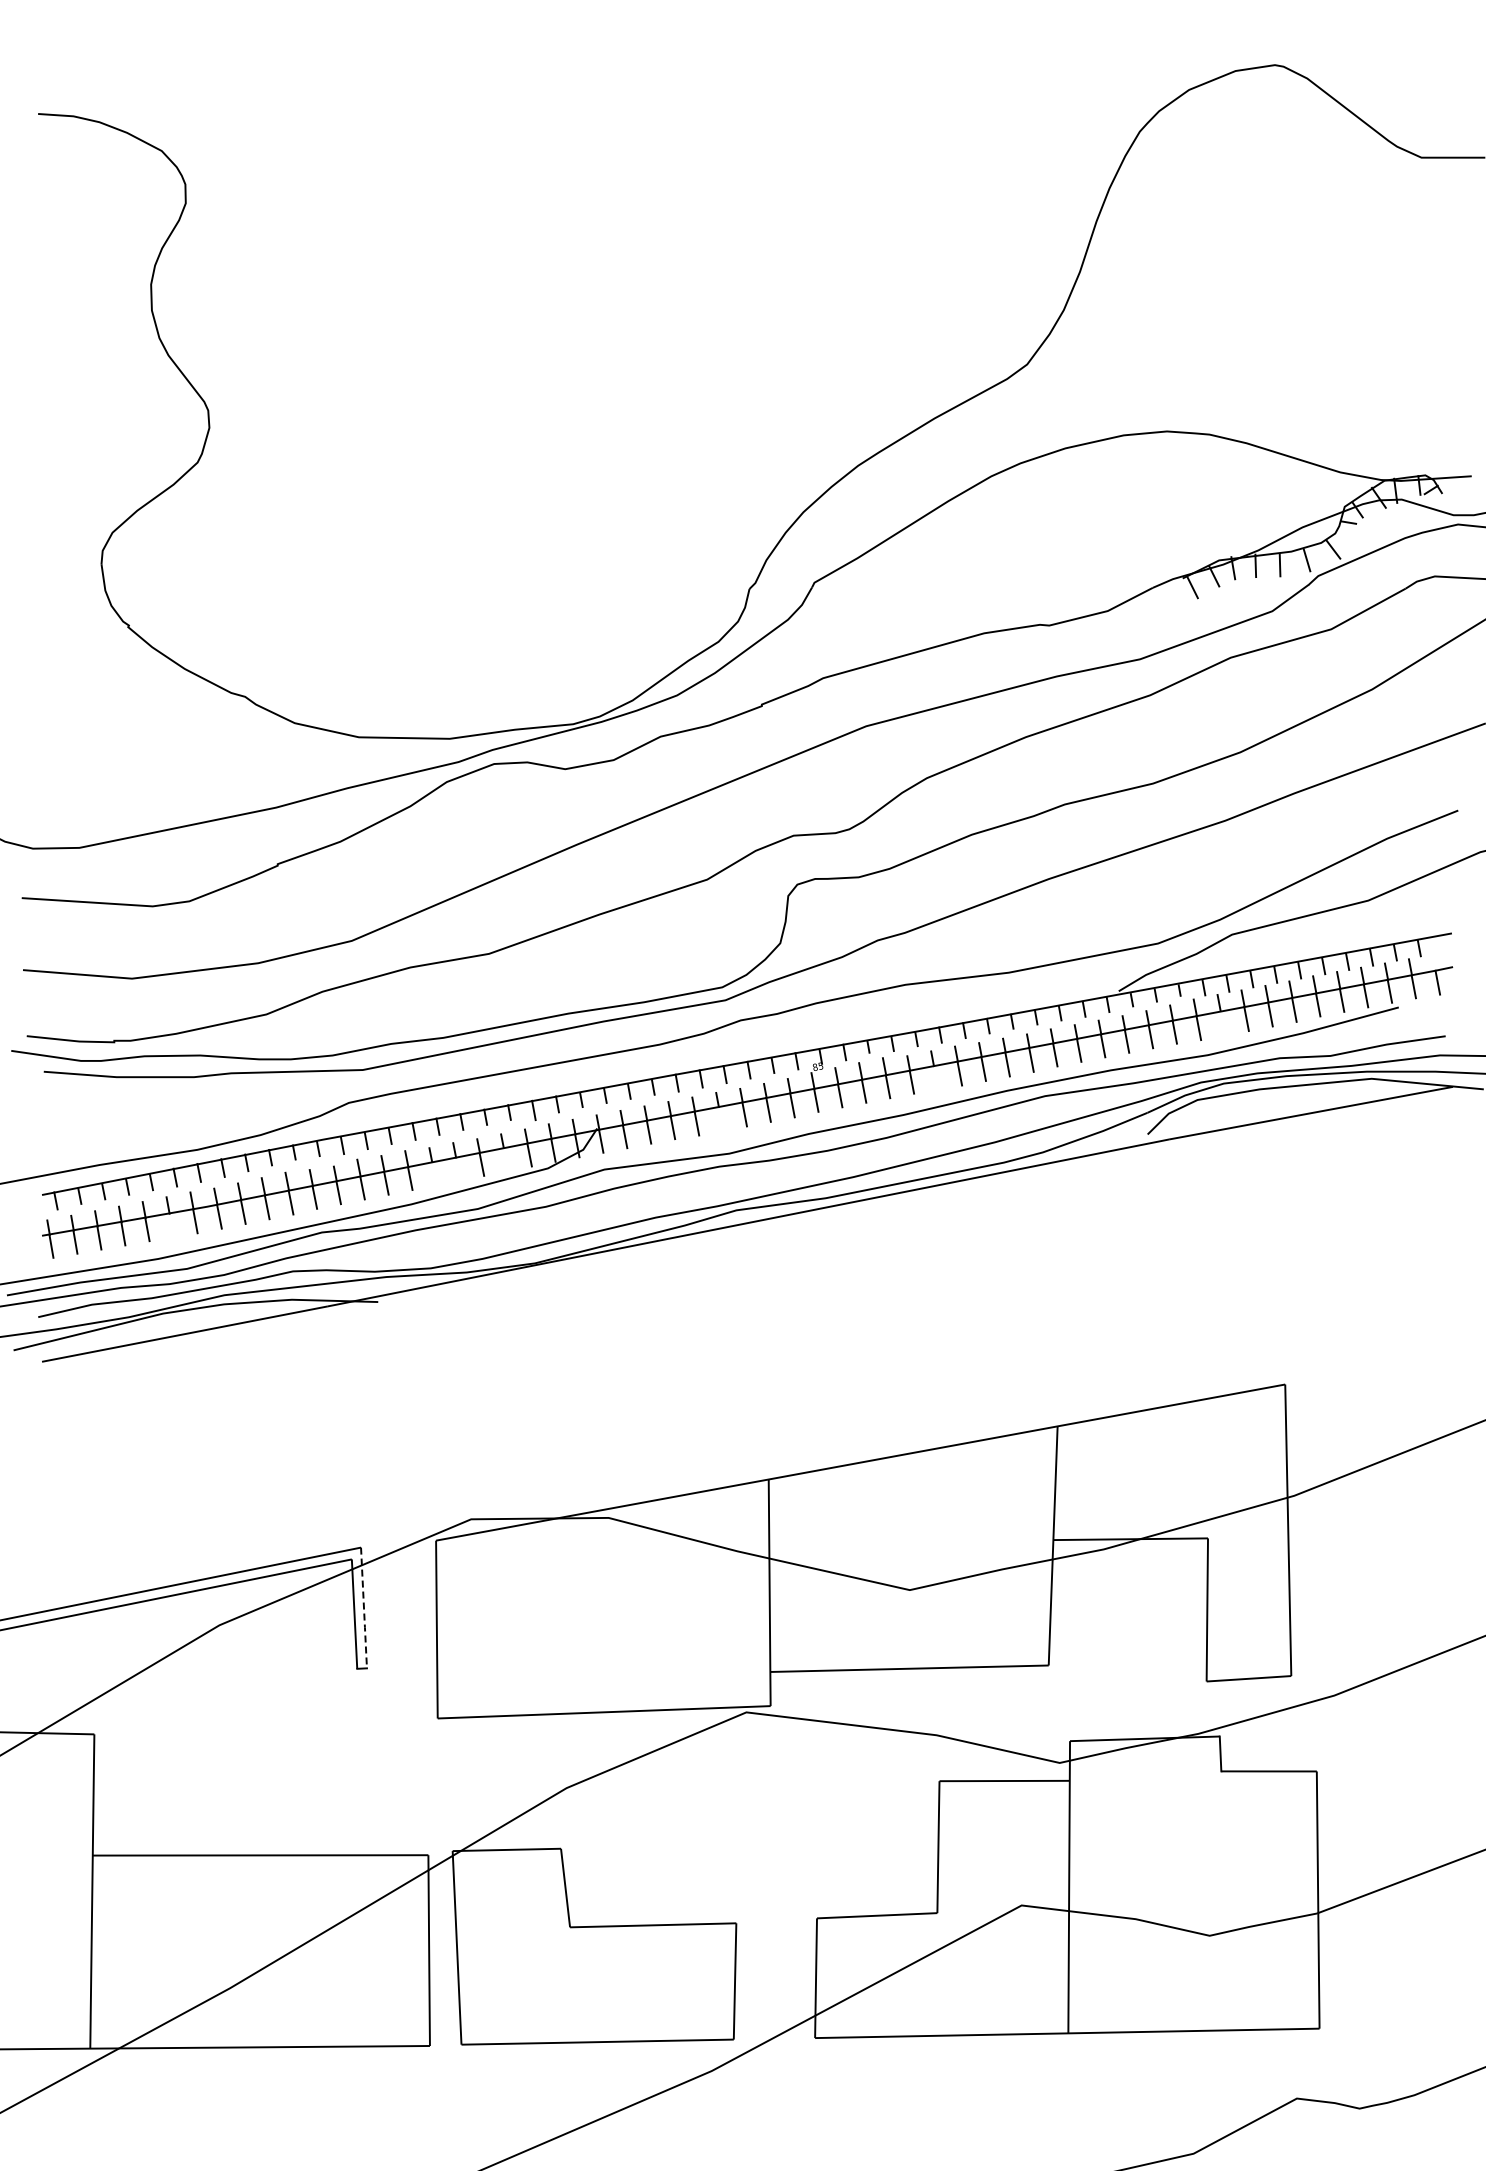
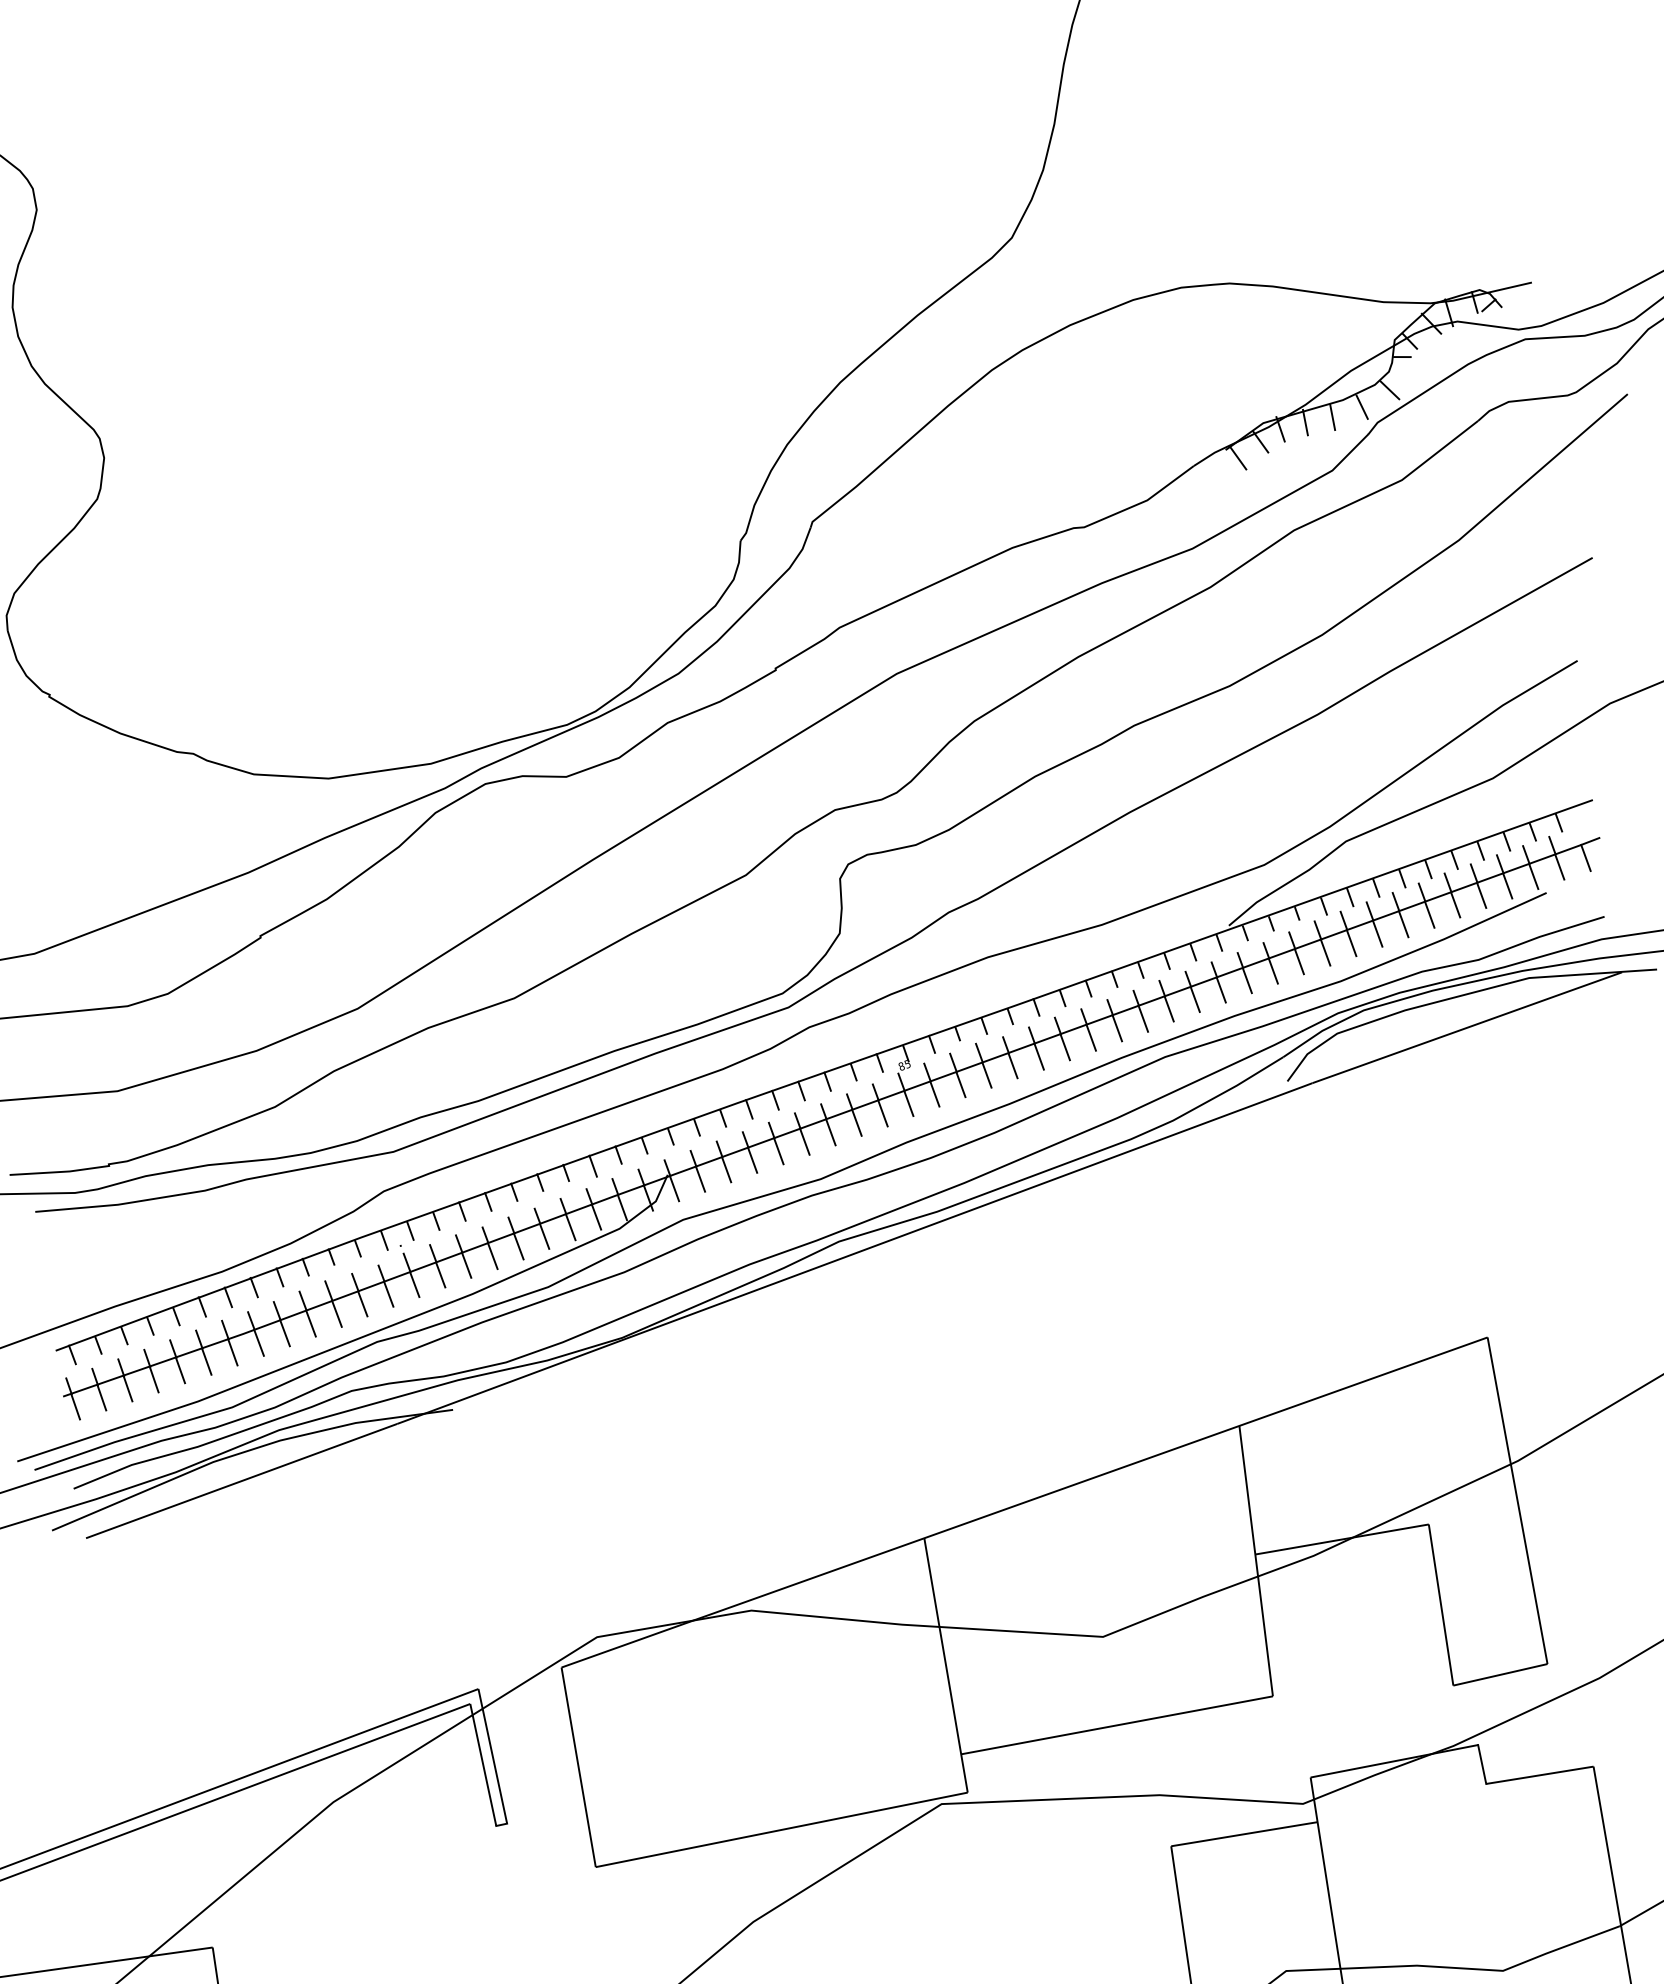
line: (1222, 1023) -> (1351, 943), added
line: (935, 1078) -> (1038, 1057), added
line: (720, 1118) -> (804, 1141), added
line: (505, 1160) -> (570, 1227), added
line: (457, 1169) -> (518, 1246), added
line: (433, 1174) -> (491, 1256), added
line: (171, 1225) -> (206, 1361), added
line: (363, 1607) -> (492, 1755), dashed -> solid

